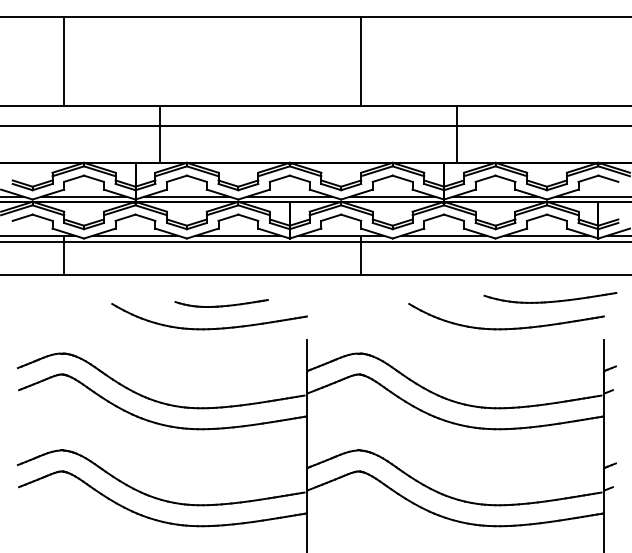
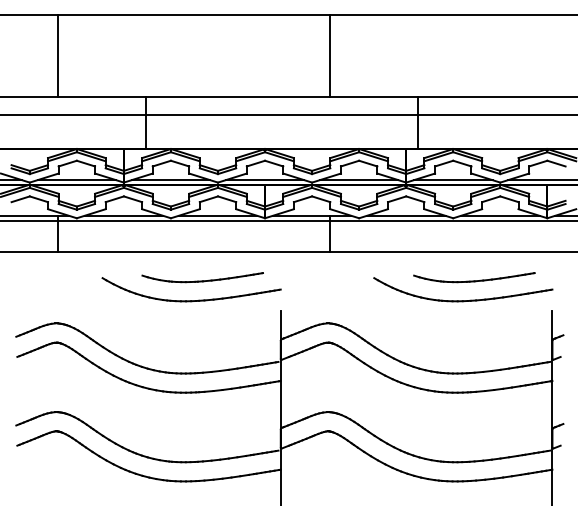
part: (550, 297) -> (474, 277), moved
part: (221, 303) -> (202, 277), size x1.43

